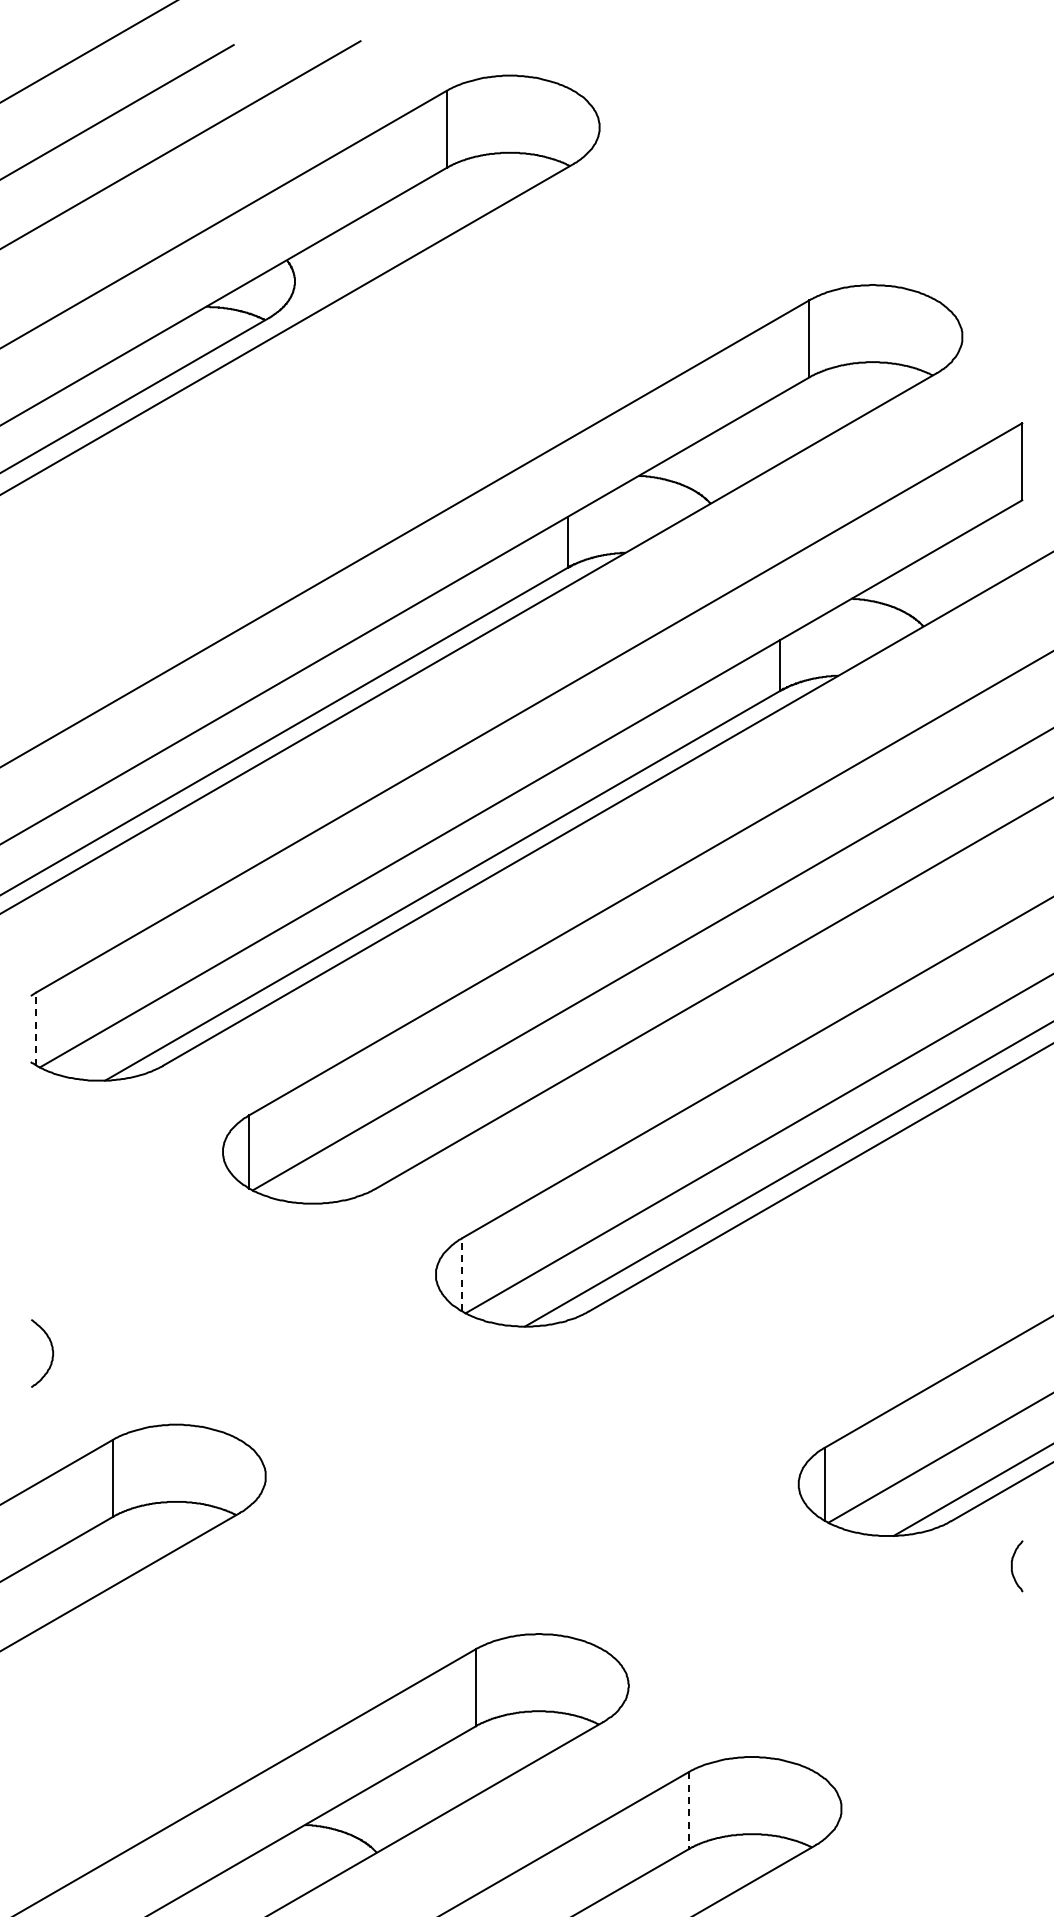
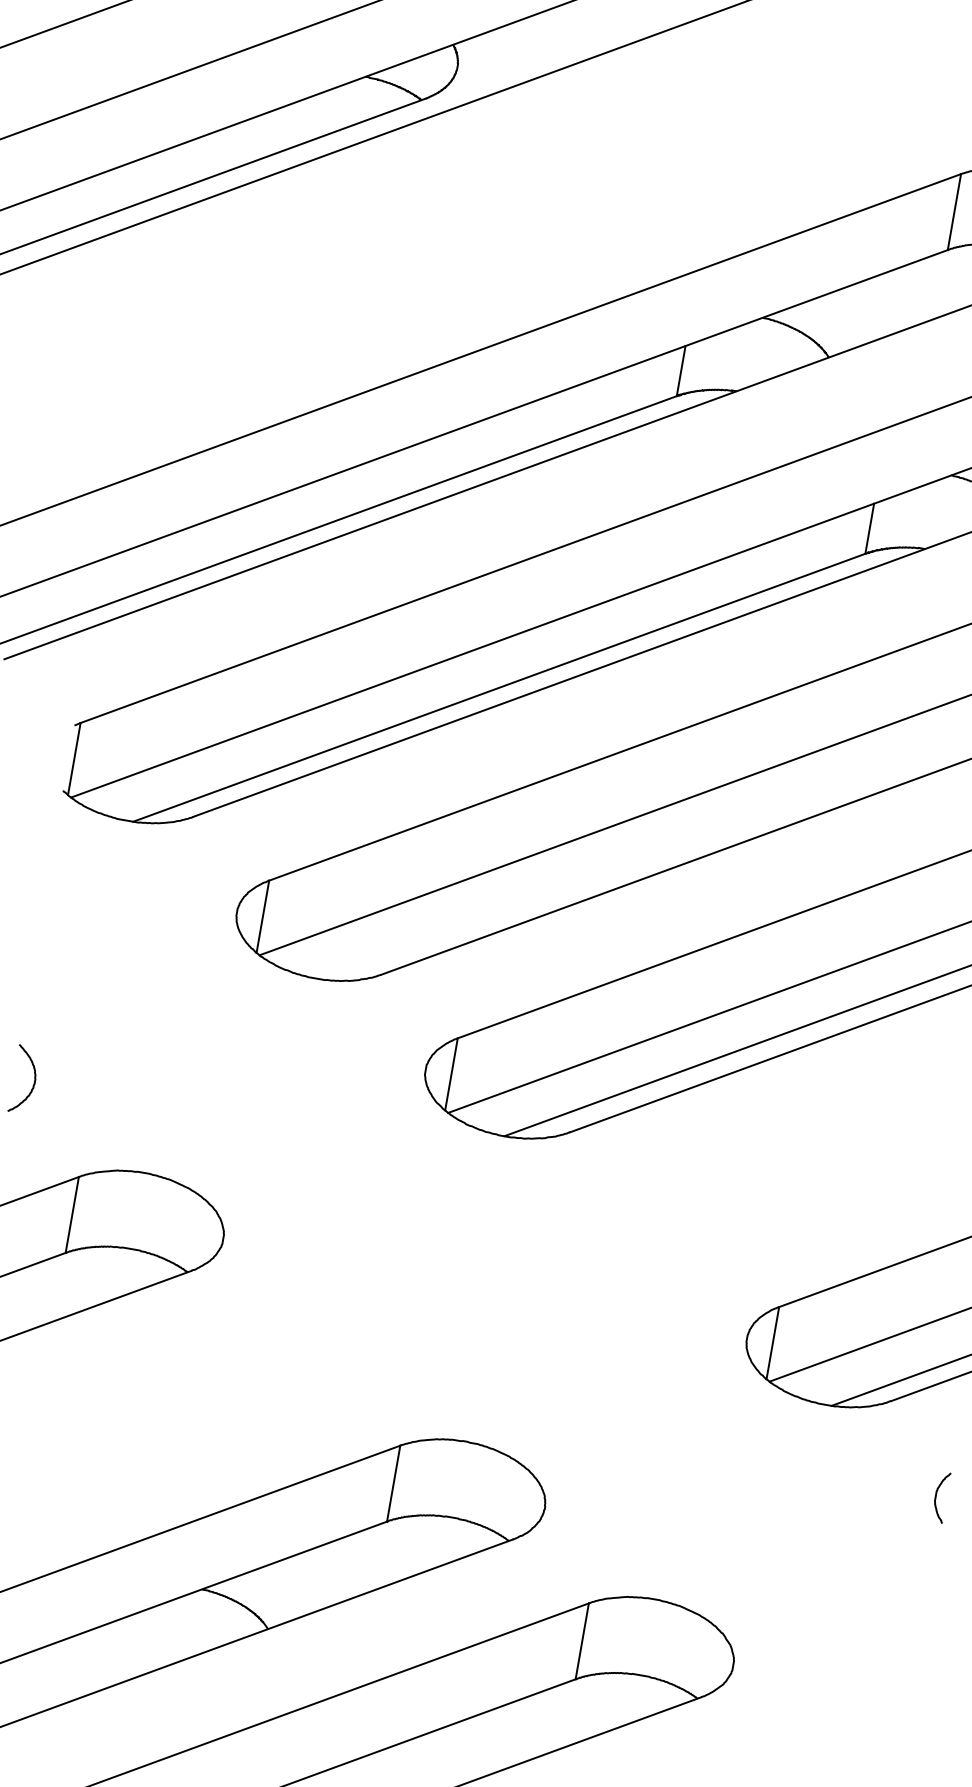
line: (36, 1029) -> (74, 759), dashed -> solid
line: (462, 1274) -> (451, 1074), dashed -> solid
curve: (1012, 1566) -> (936, 1496), moved
line: (688, 1810) -> (582, 1641), dashed -> solid

